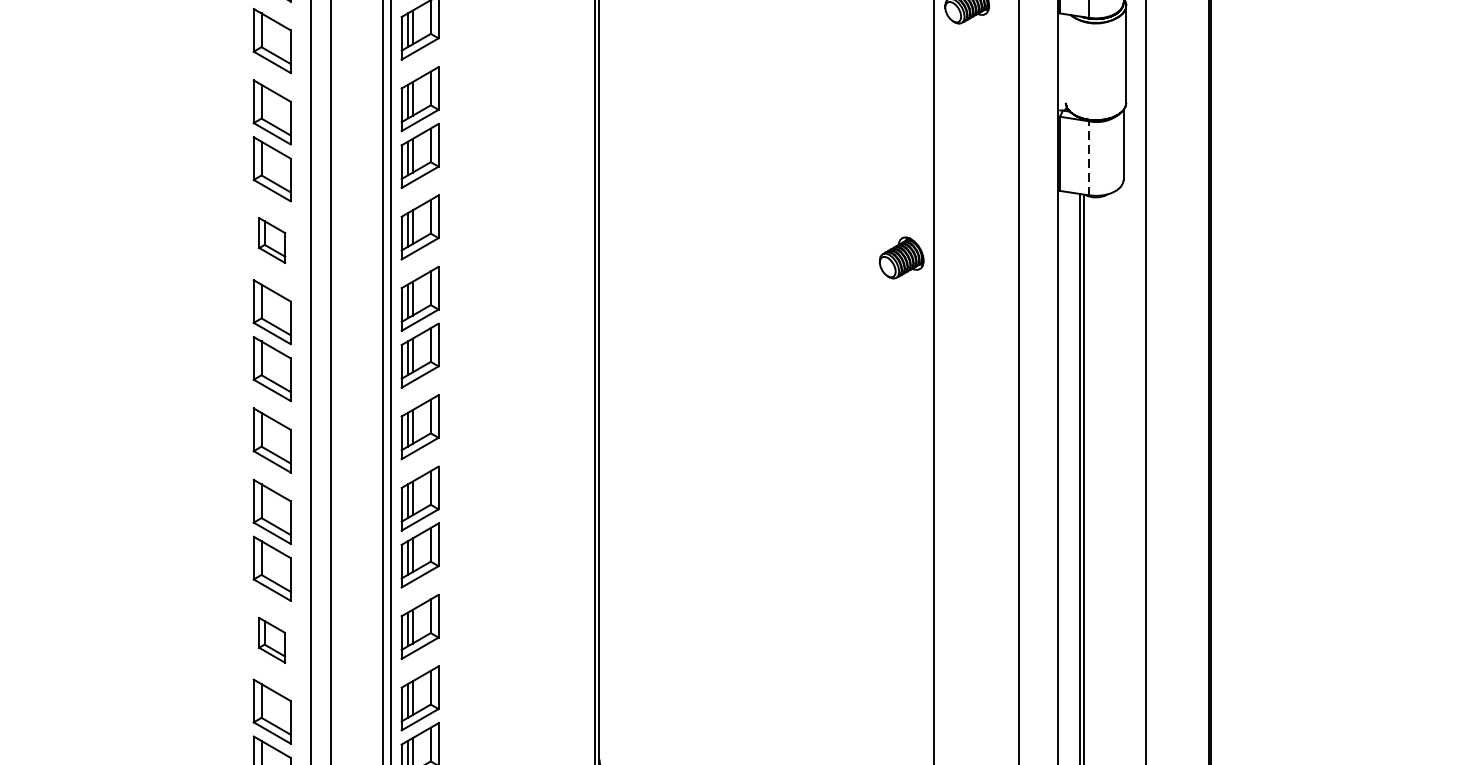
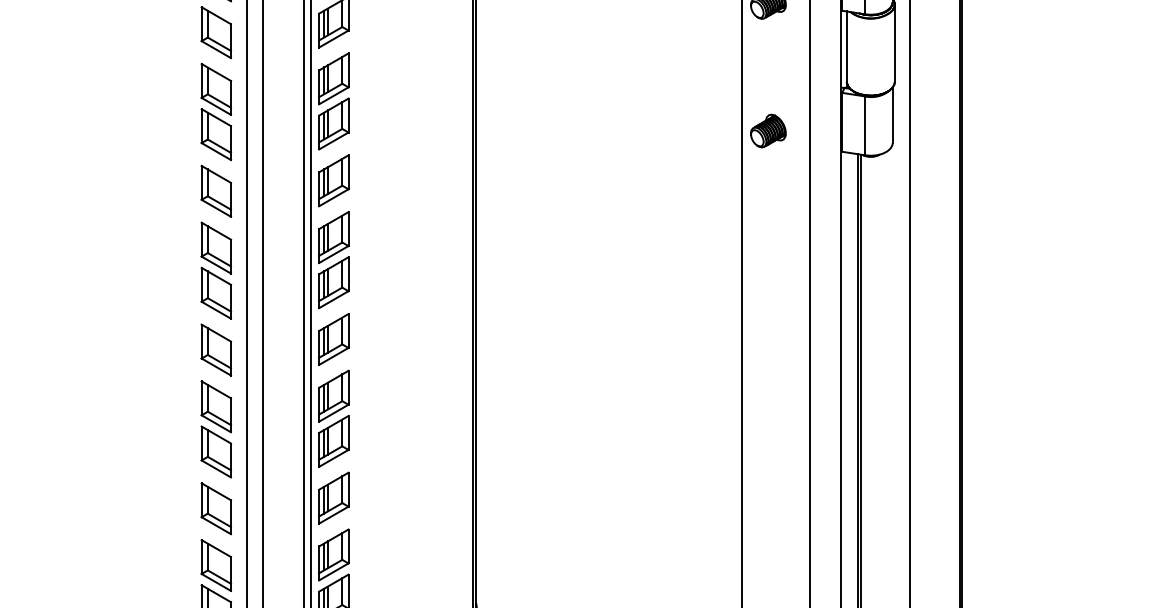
line: (1065, 58) -> (846, 46), added
line: (1089, 157) -> (865, 125), dashed -> solid
part: (272, 239) -> (216, 190), size x1.43
part: (901, 257) -> (768, 130), moved
part: (271, 639) -> (215, 508), size x1.43

